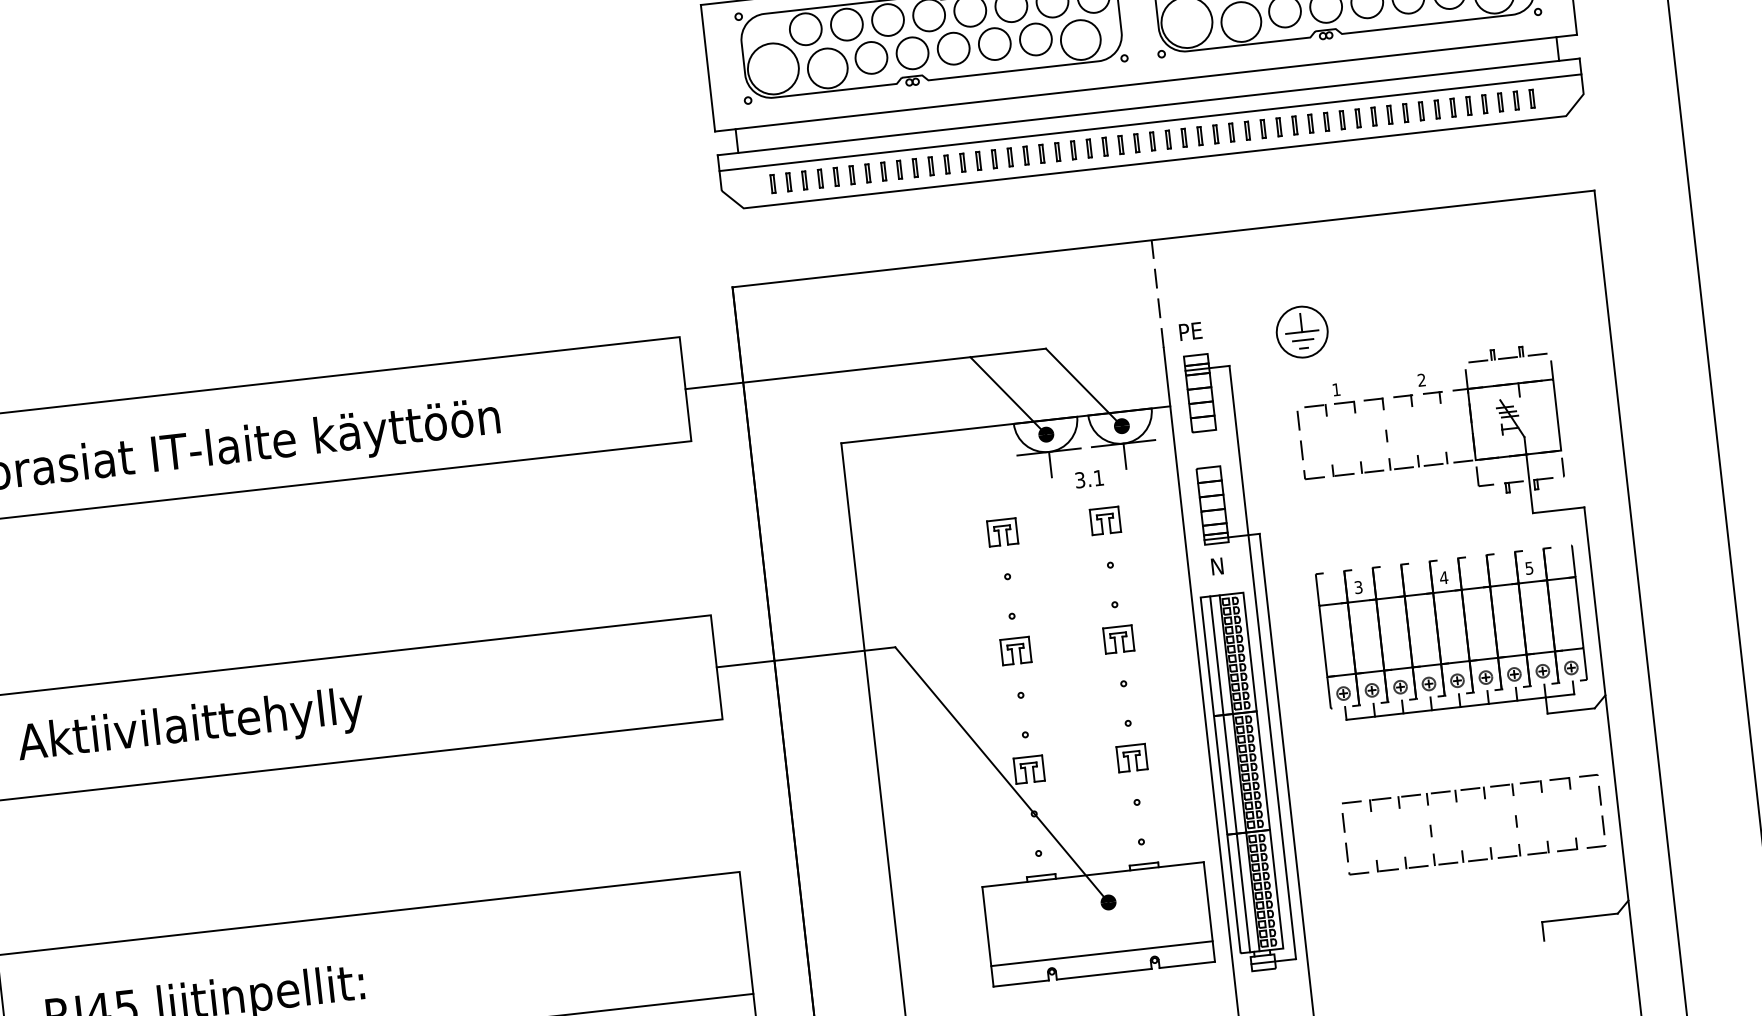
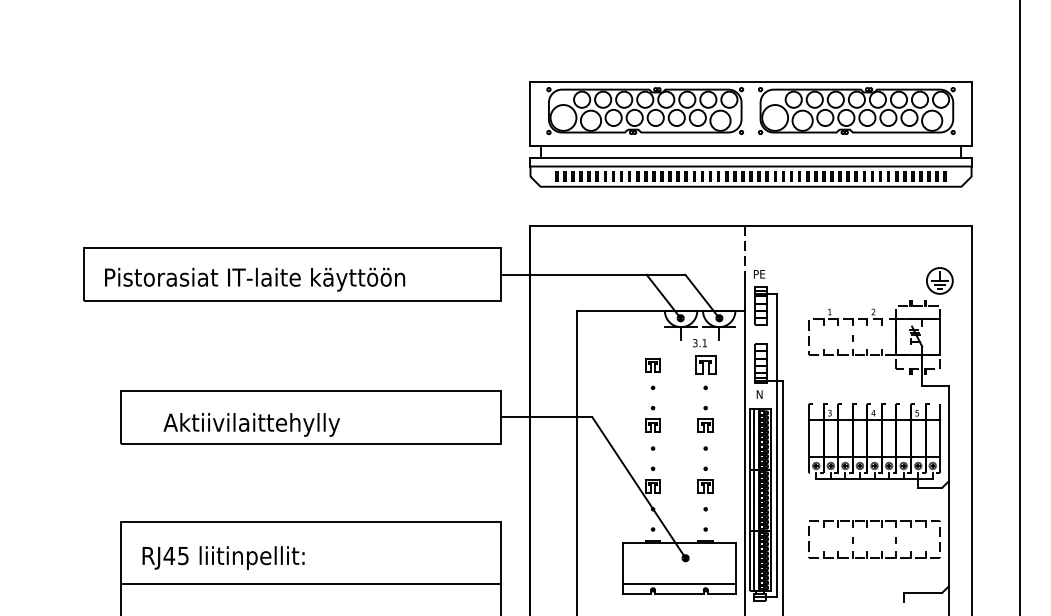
part: (1301, 331) -> (939, 280), moved
part: (1105, 521) -> (705, 365), size x1.4
text: (190, 727) -> (251, 424), moved

